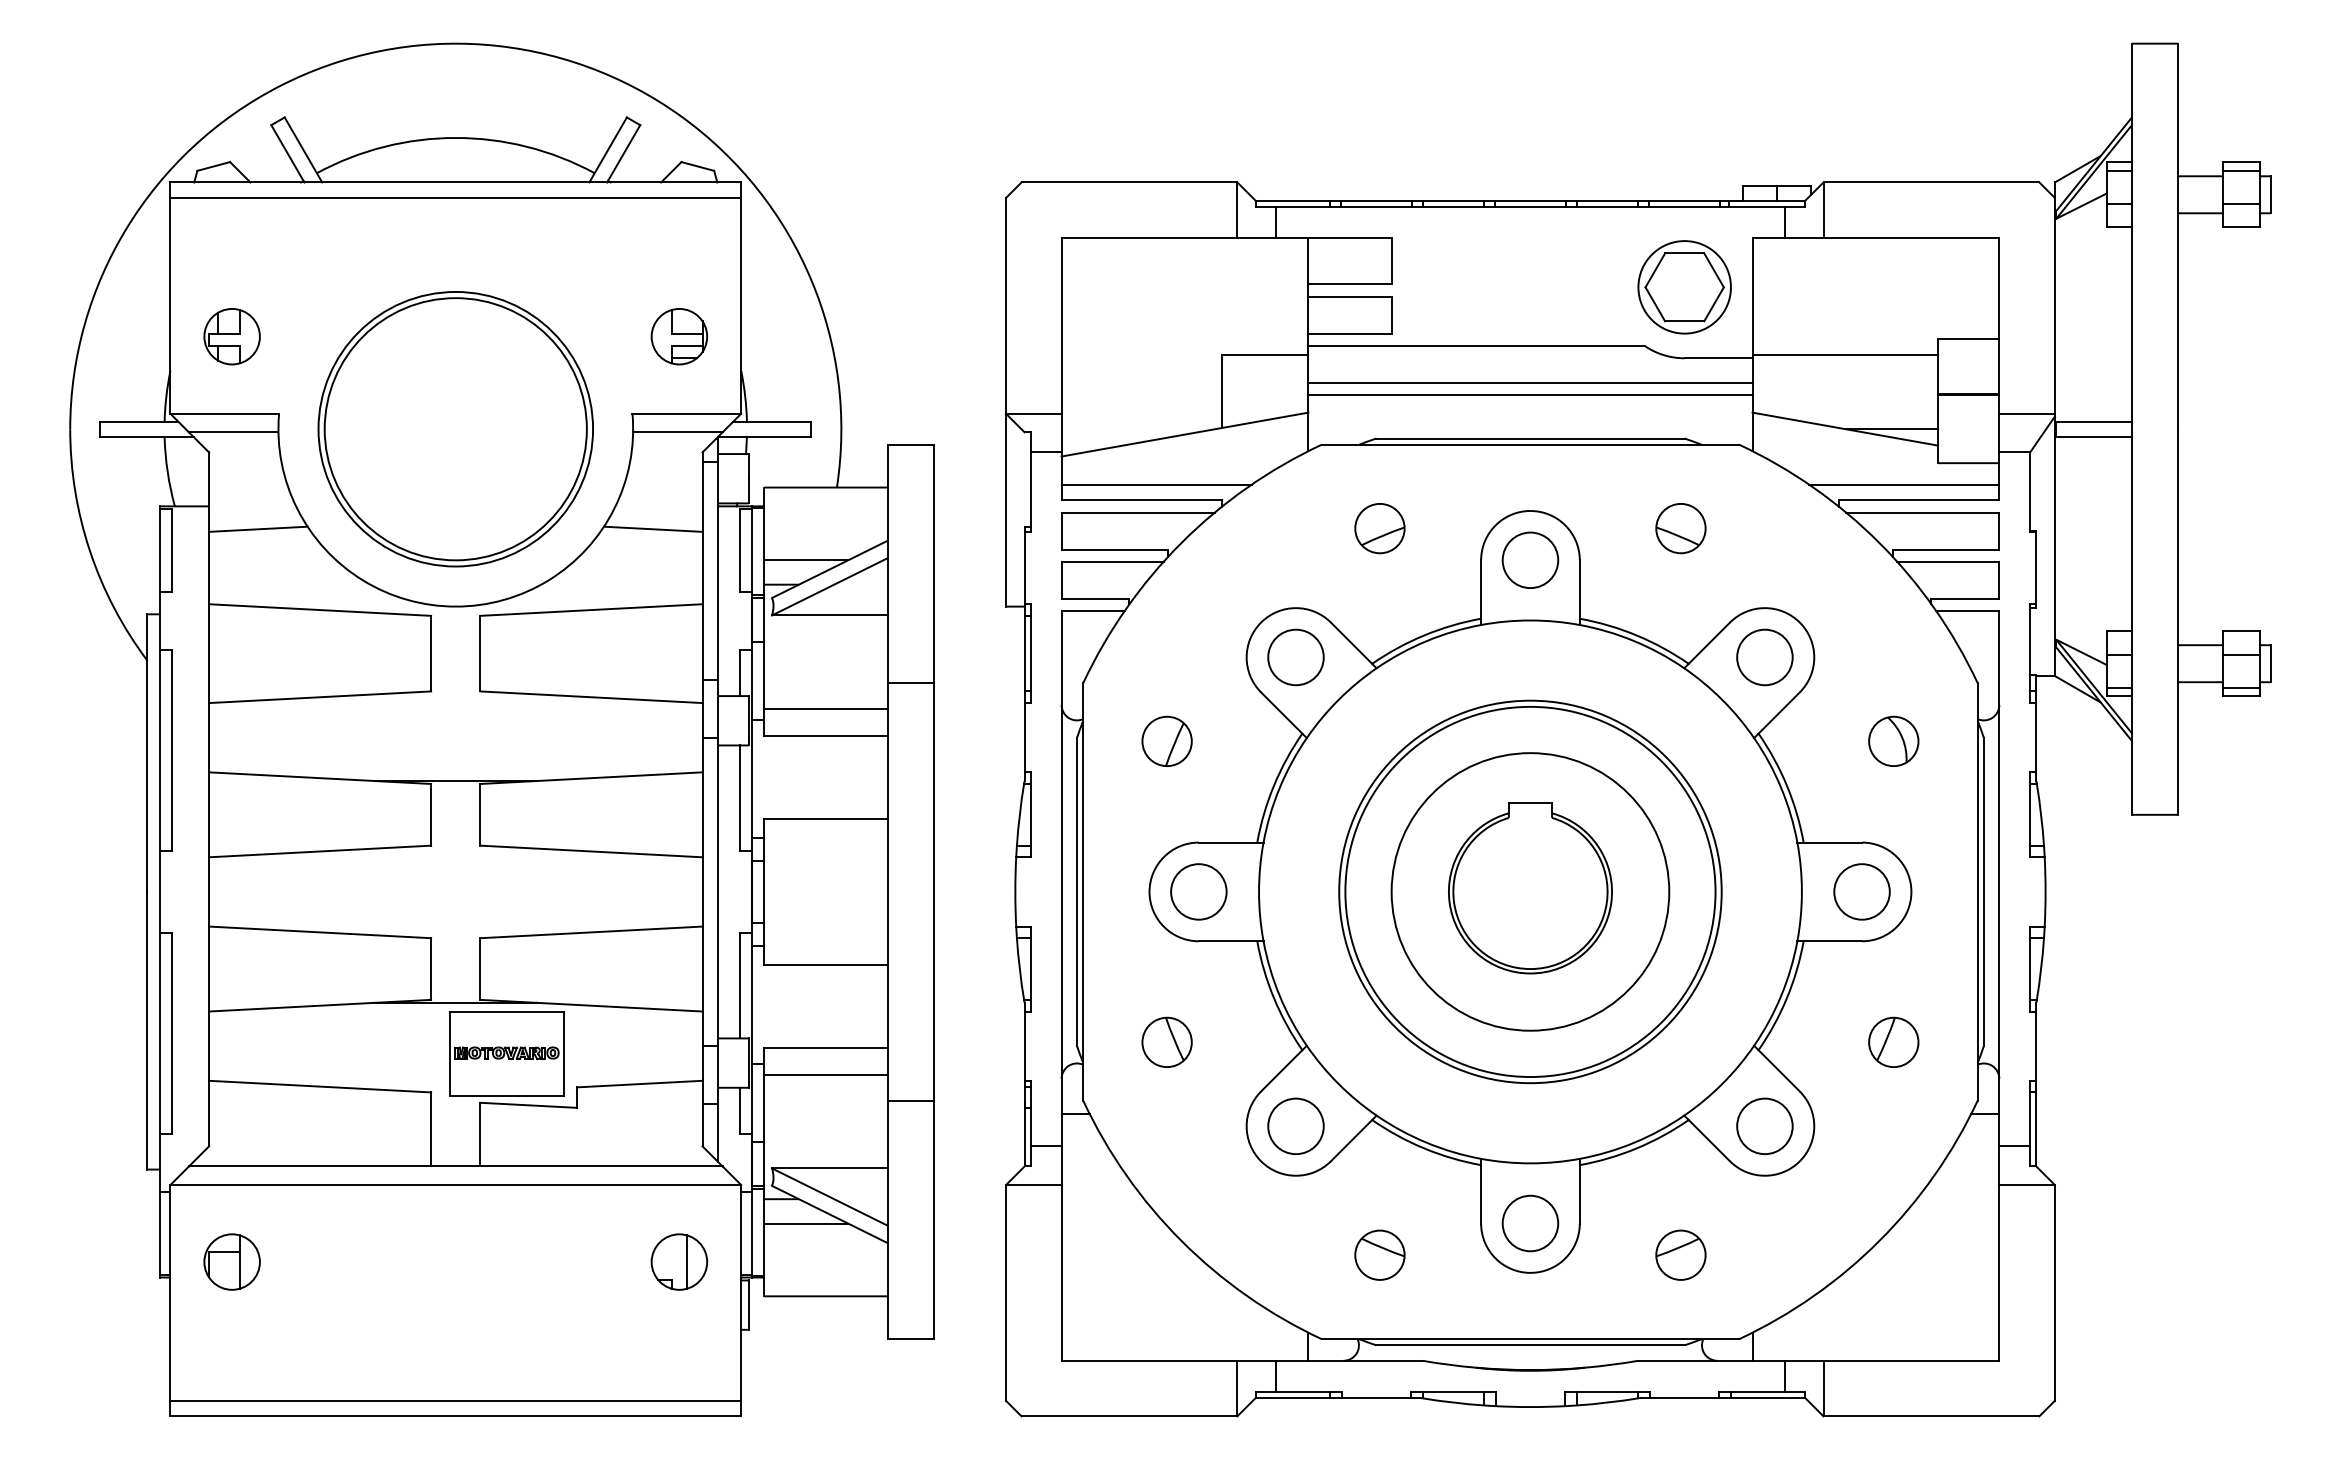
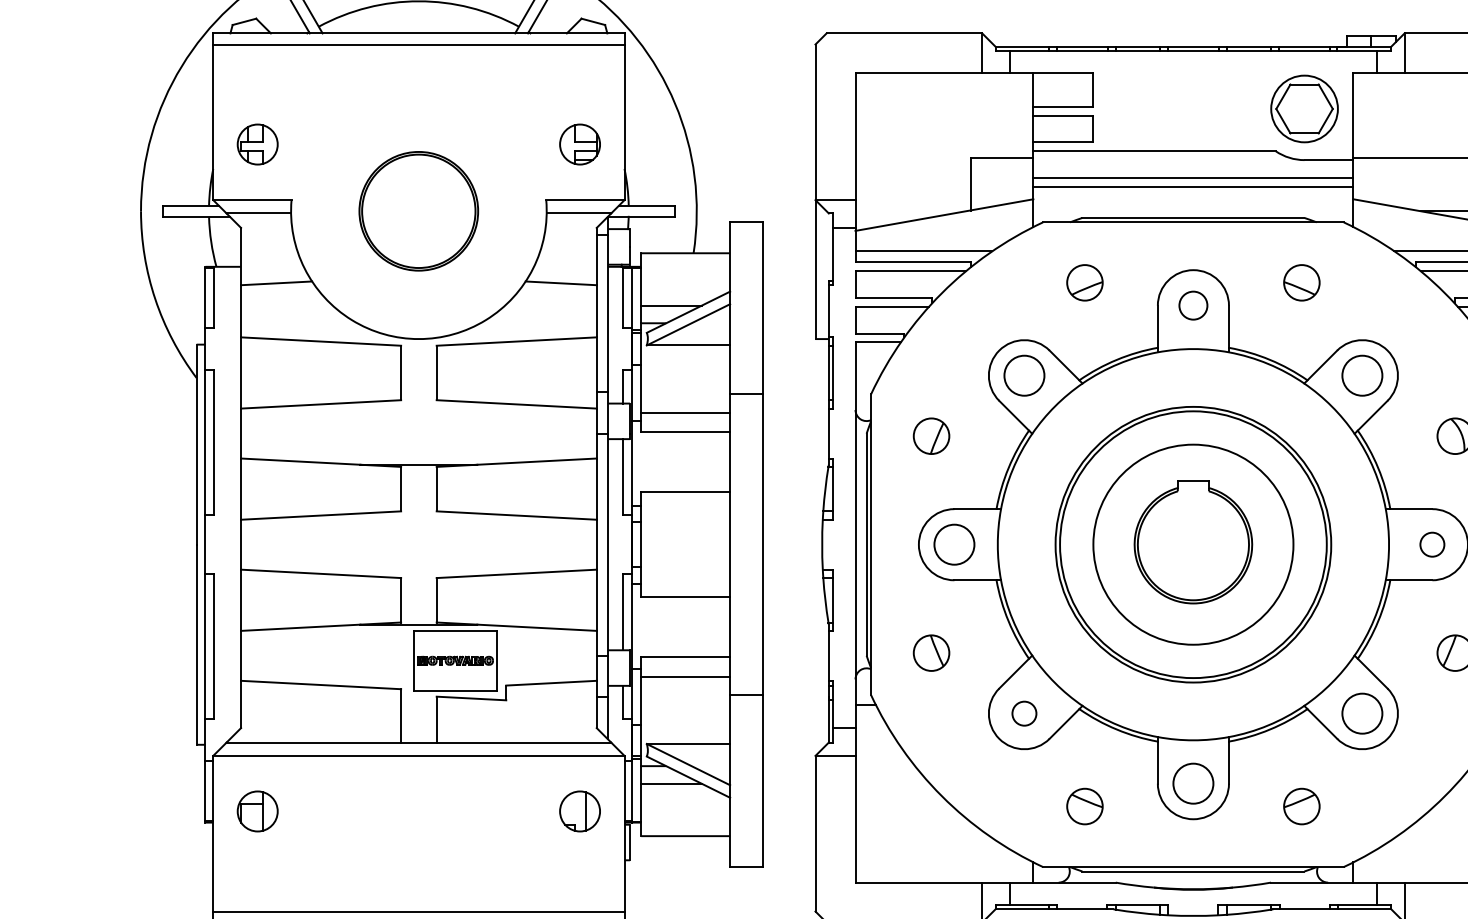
part: (455, 429) -> (418, 211), size x0.6
circle: (1530, 559) -> (1193, 305), size x0.7
circle: (1861, 891) -> (1431, 544), size x0.6
circle: (1295, 1126) -> (1024, 713), size x0.6

